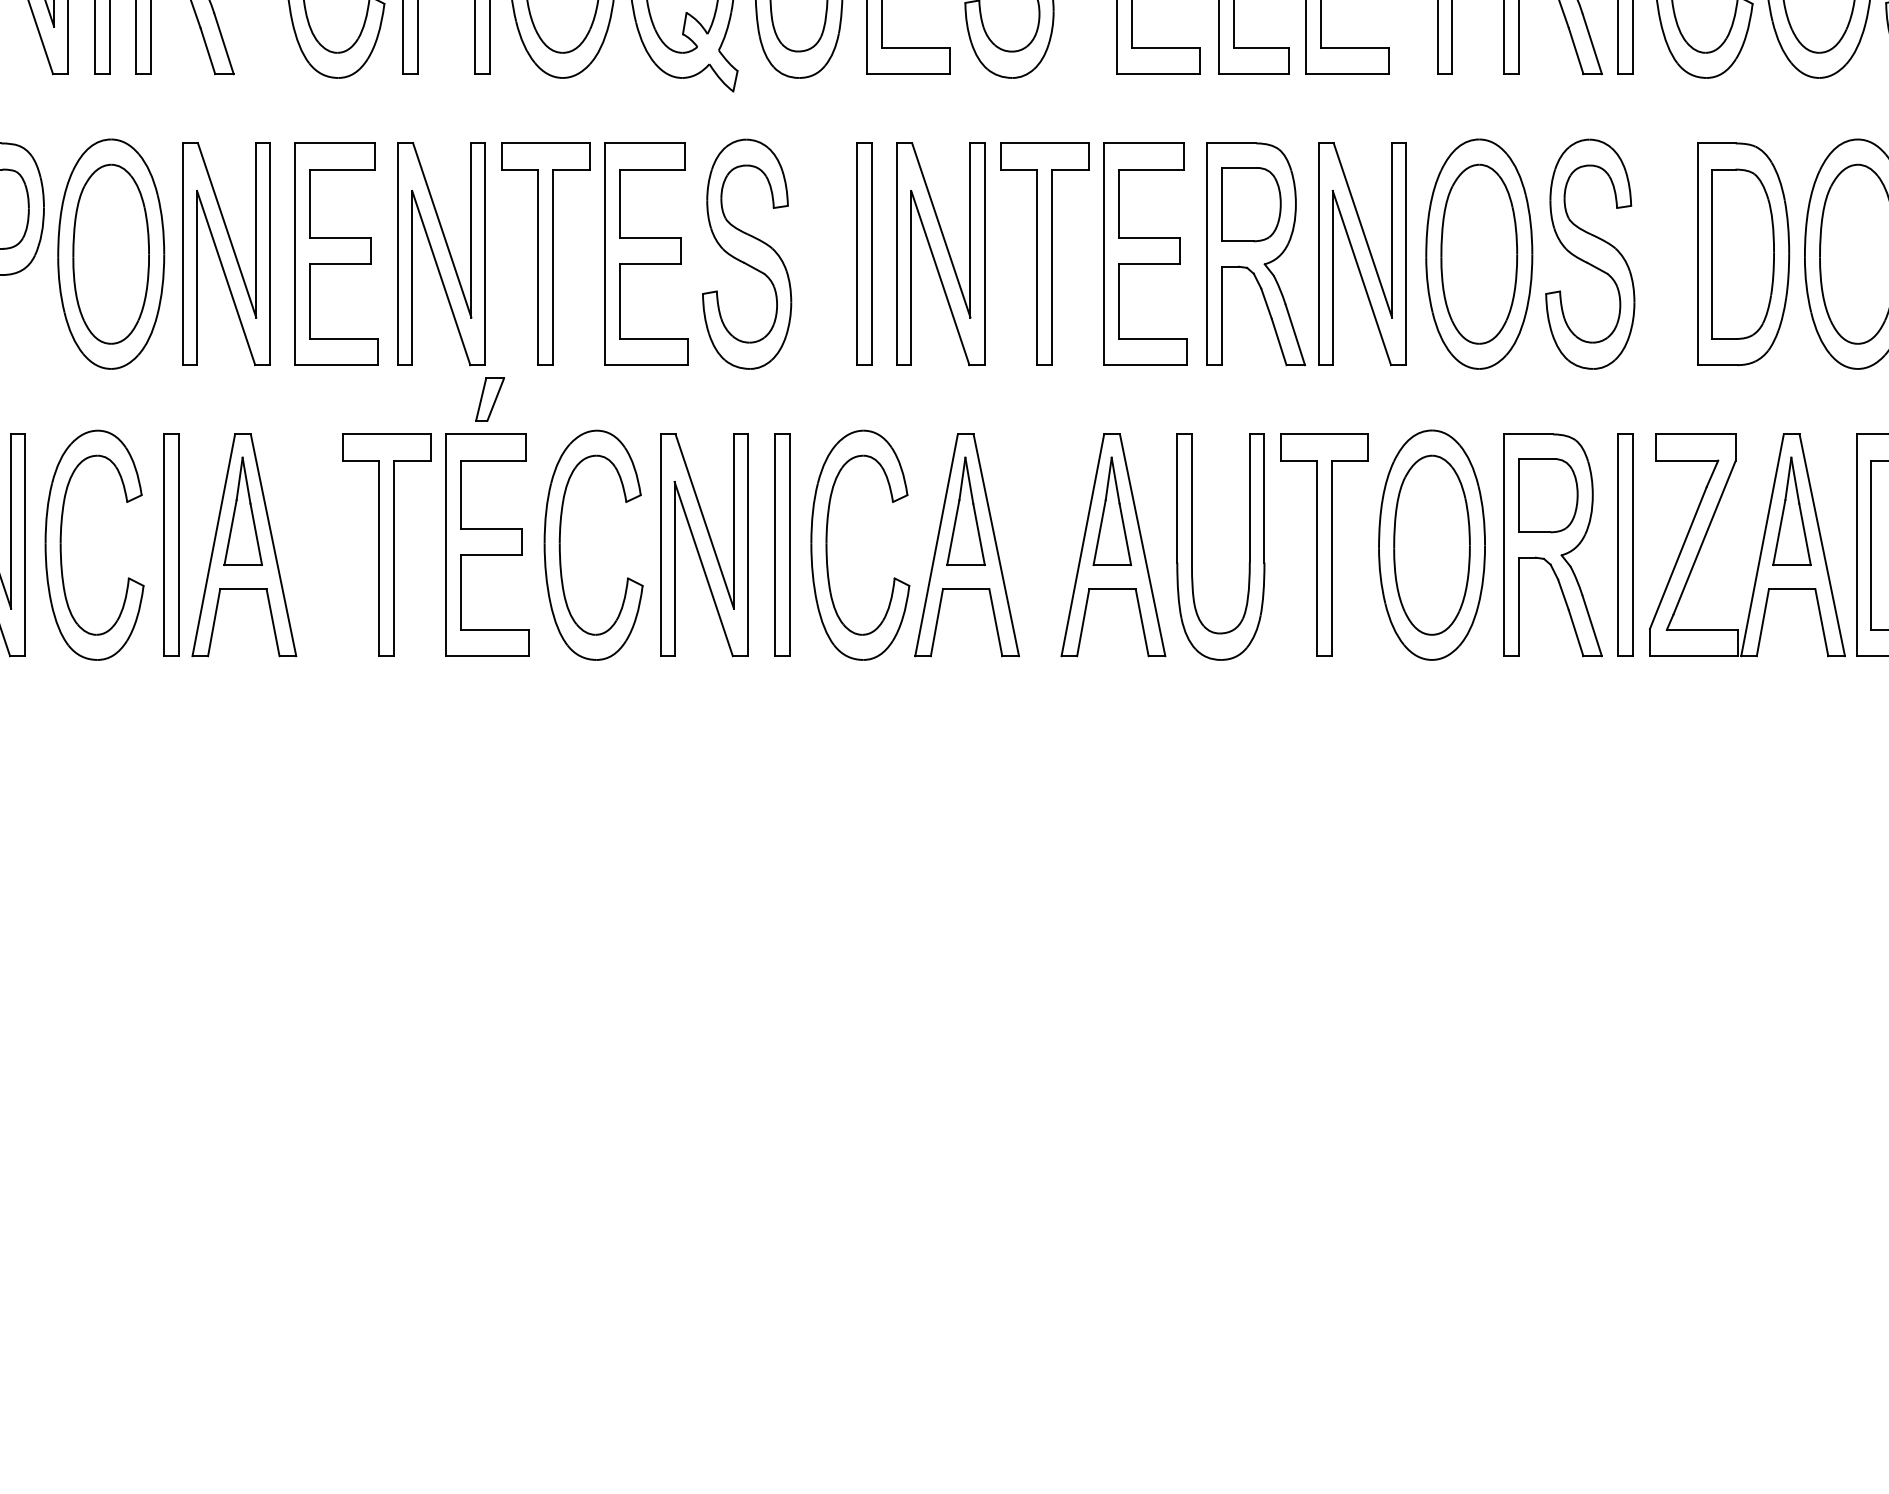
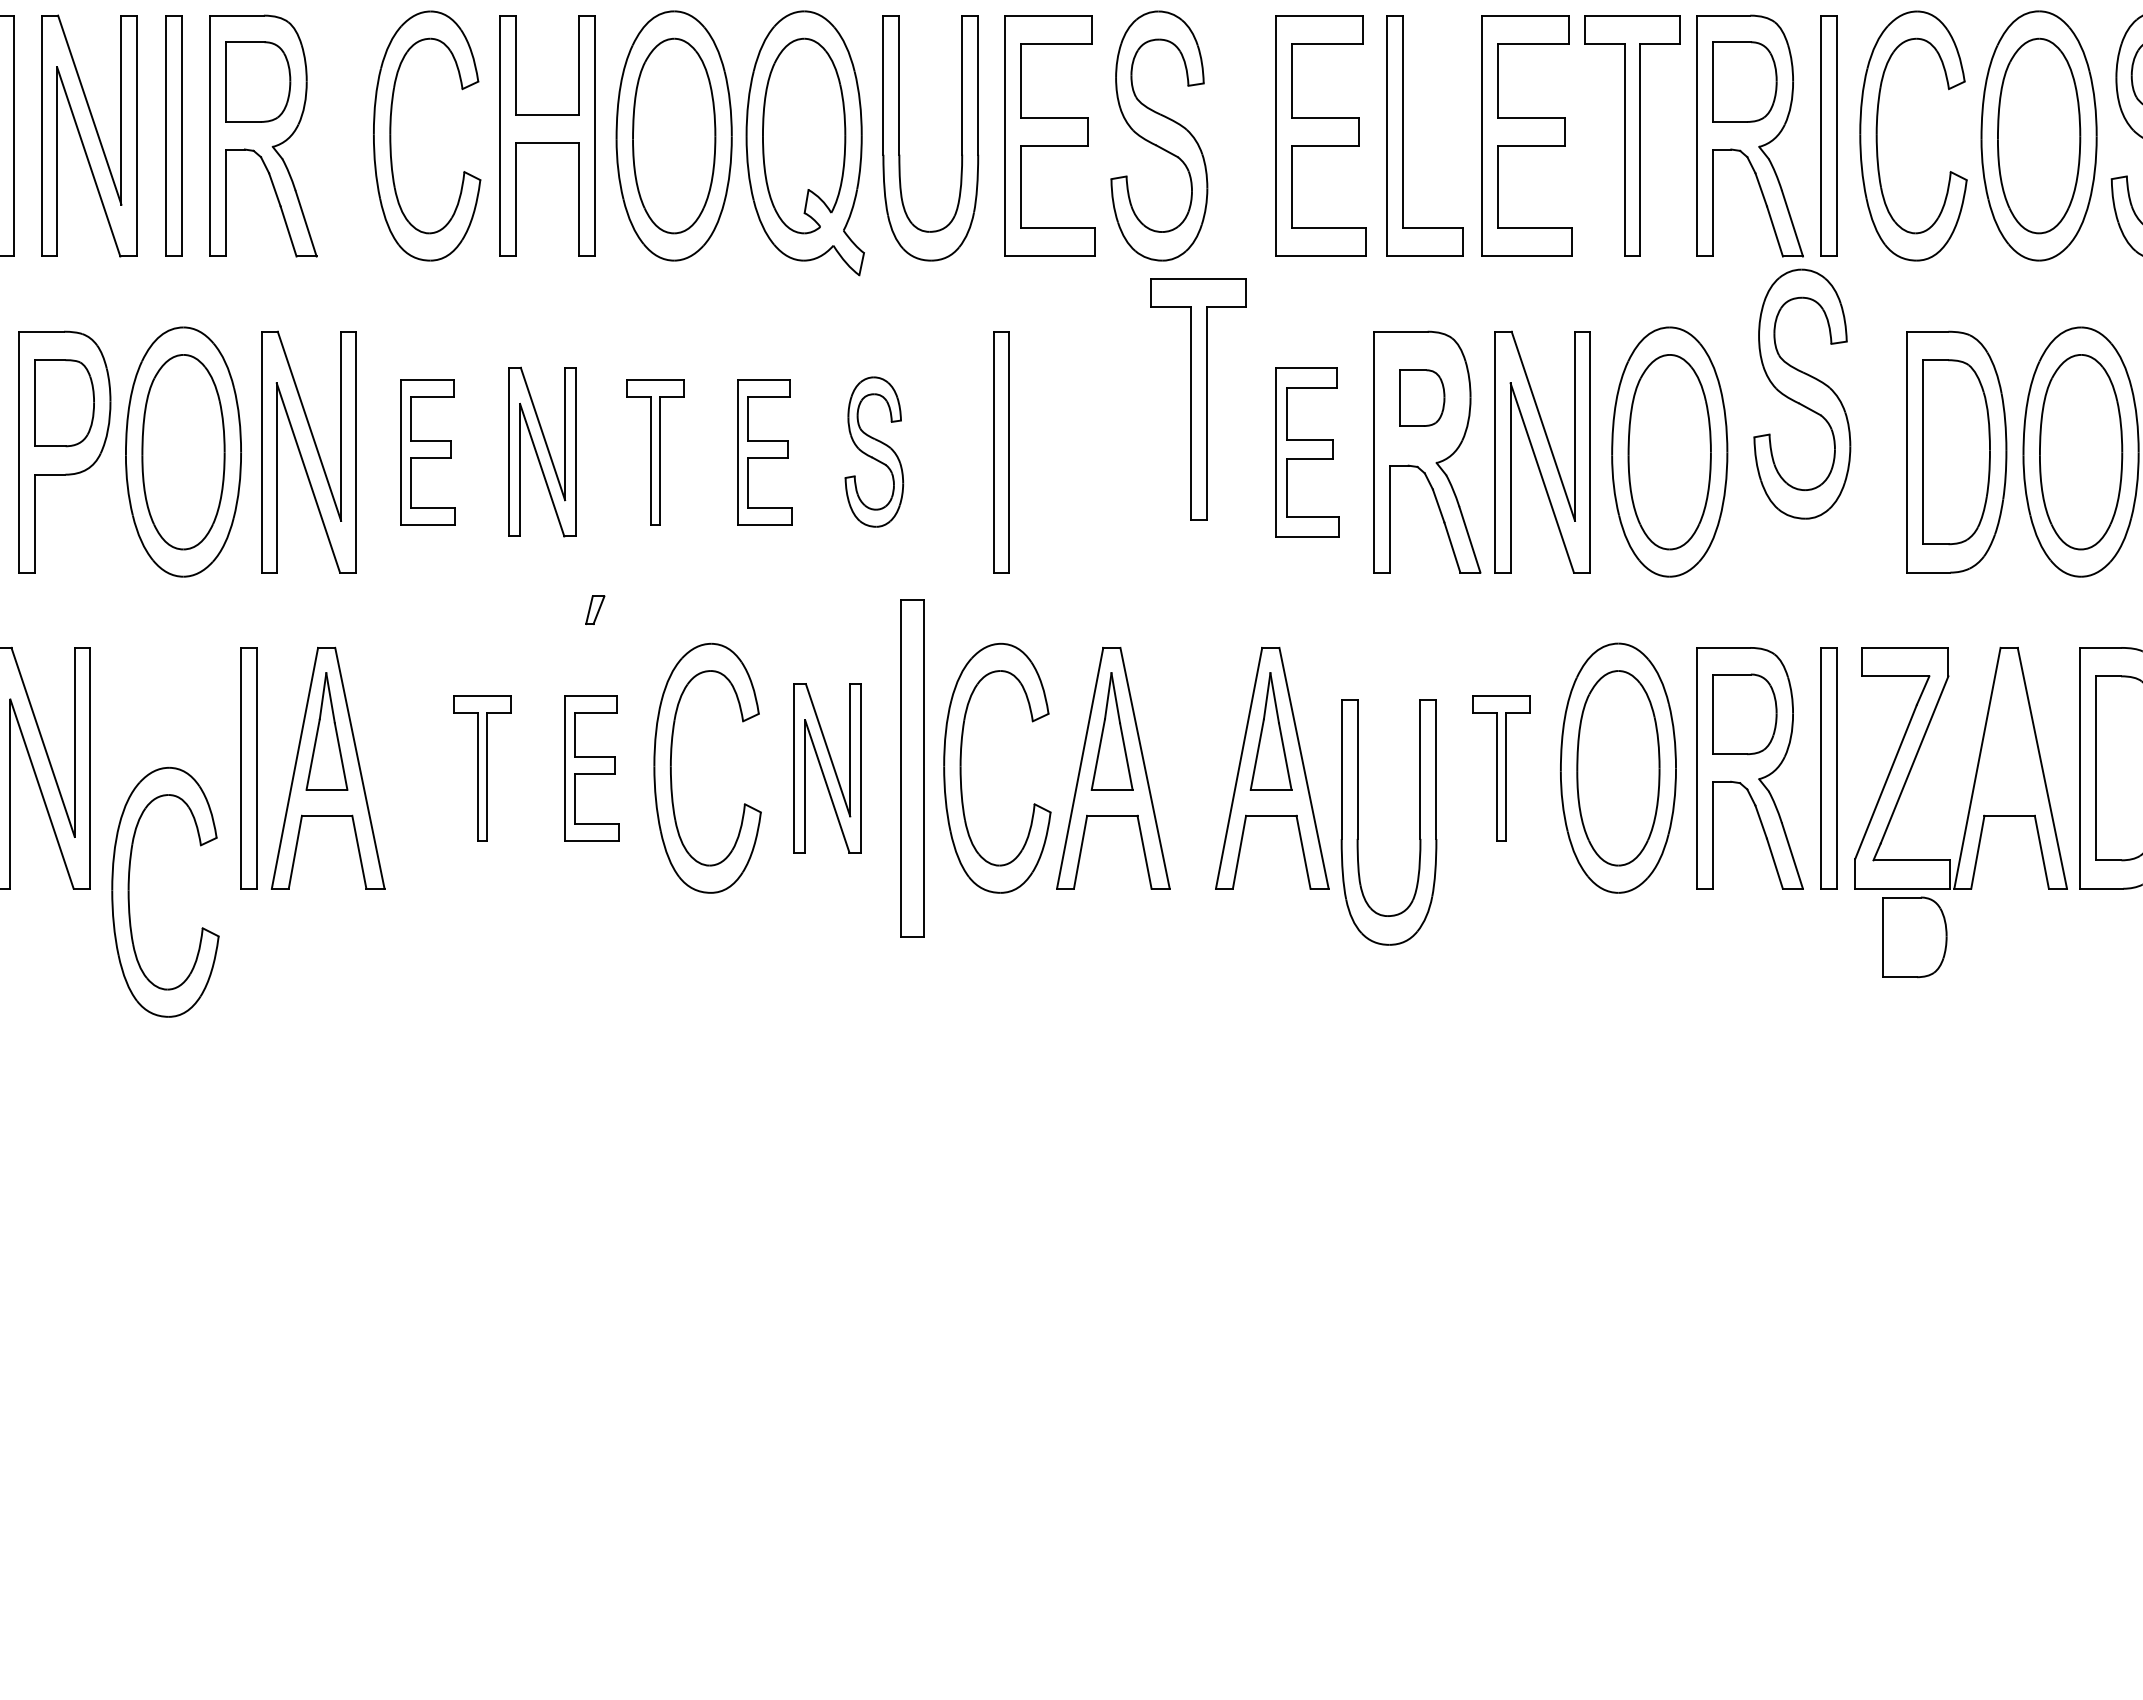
part: (1250, 203) -> (1421, 397), size x0.7
part: (441, 253) -> (542, 451), size x0.7
part: (747, 253) -> (874, 451), size x0.6
part: (940, 253) -> (1084, 451), removed
part: (1590, 253) -> (1802, 393), moved
part: (335, 254) -> (427, 452), size x0.6
part: (545, 254) -> (655, 452), size x0.6
part: (646, 254) -> (764, 452), size x0.6
part: (1044, 254) -> (1198, 399), moved
part: (1144, 254) -> (1306, 452), size x0.7
part: (490, 400) -> (595, 610), size x0.6
part: (1792, 511) -> (2009, 731), removed
part: (61, 544) -> (129, 891), moved
part: (386, 545) -> (482, 768), size x0.6
part: (486, 545) -> (591, 768), size x0.6
part: (703, 545) -> (827, 768), size x0.7
part: (782, 545) -> (912, 768), size x1.4
part: (1324, 545) -> (1501, 768), size x0.6
part: (1192, 547) -> (1358, 822), moved
part: (1704, 701) -> (1914, 937), added

